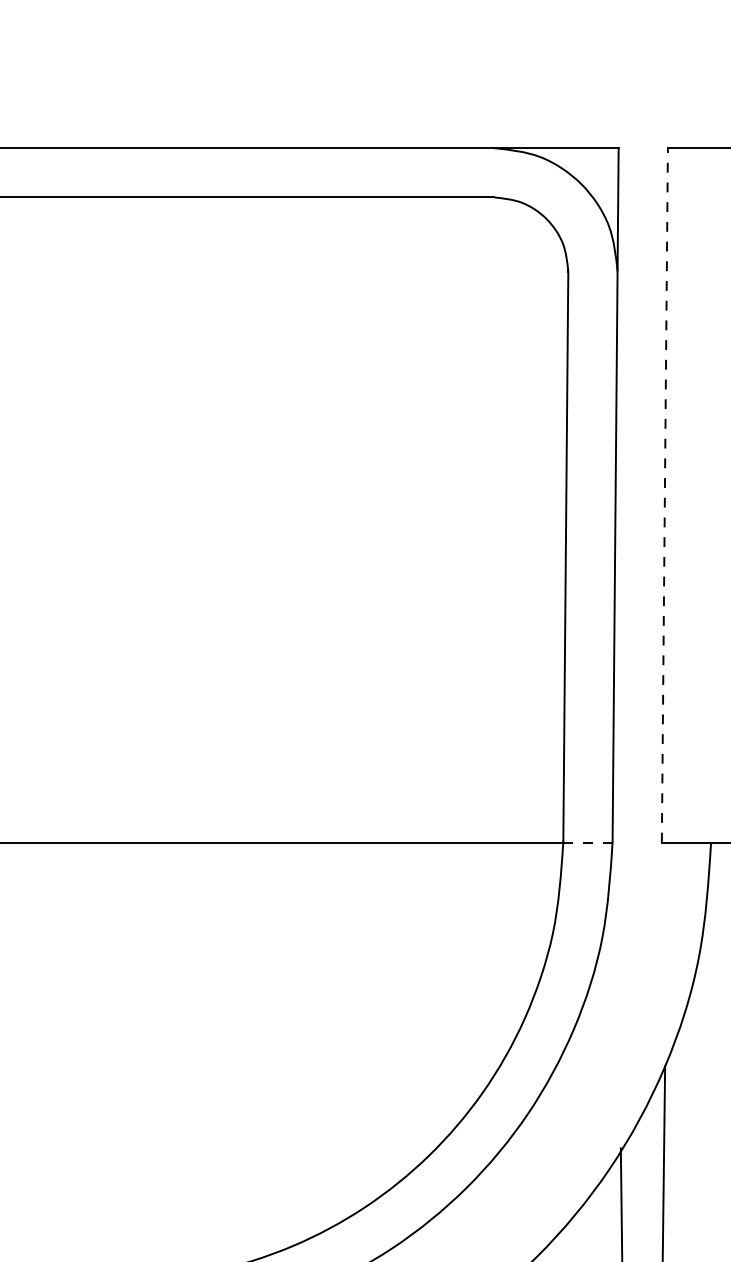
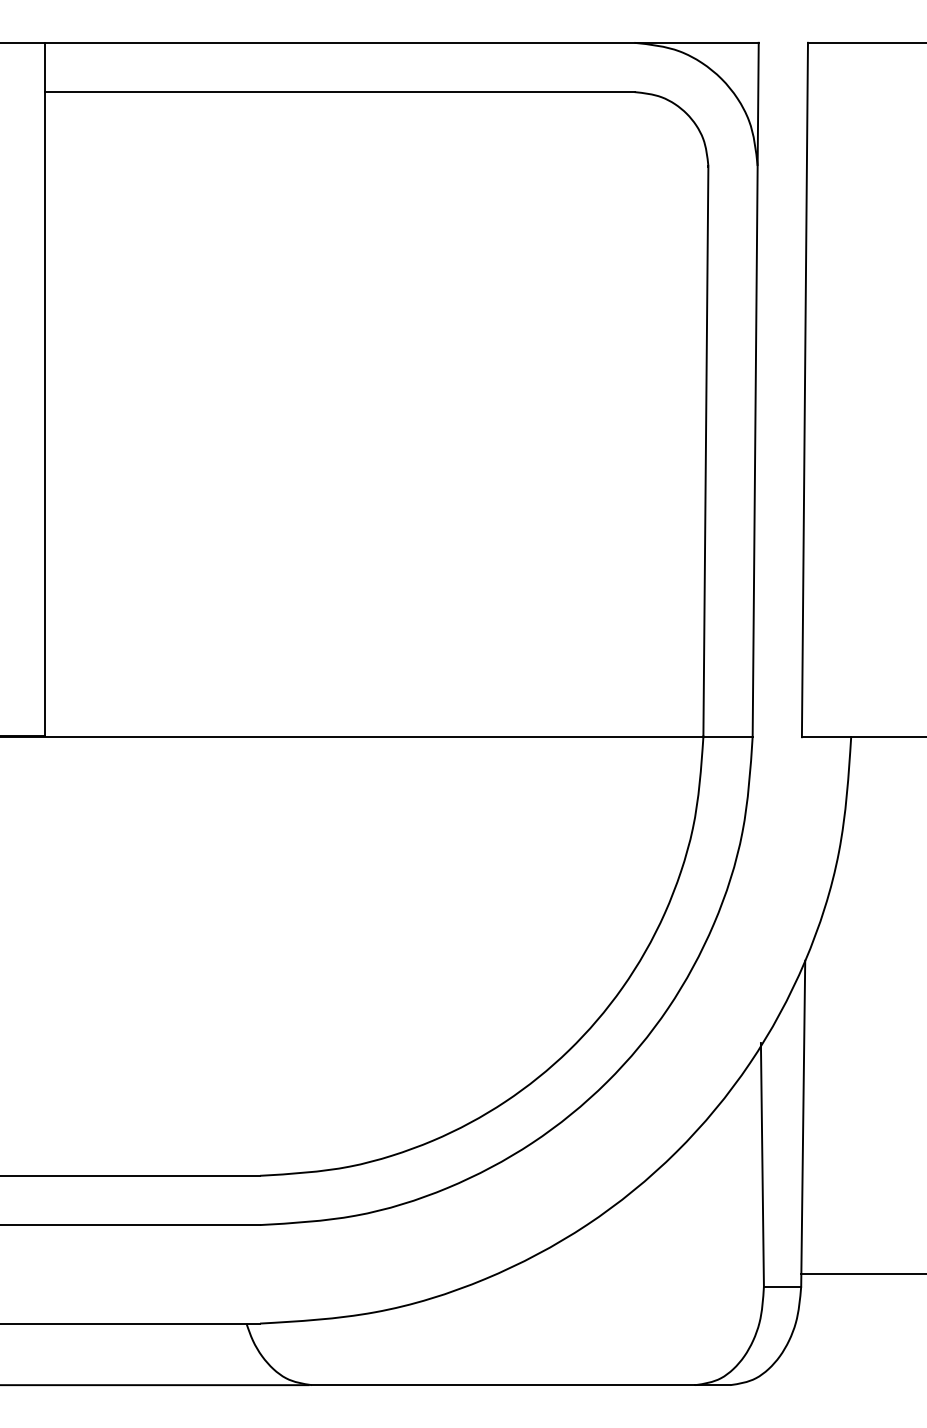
line: (664, 494) -> (804, 389), dashed -> solid
line: (588, 842) -> (728, 737), dashed -> solid

